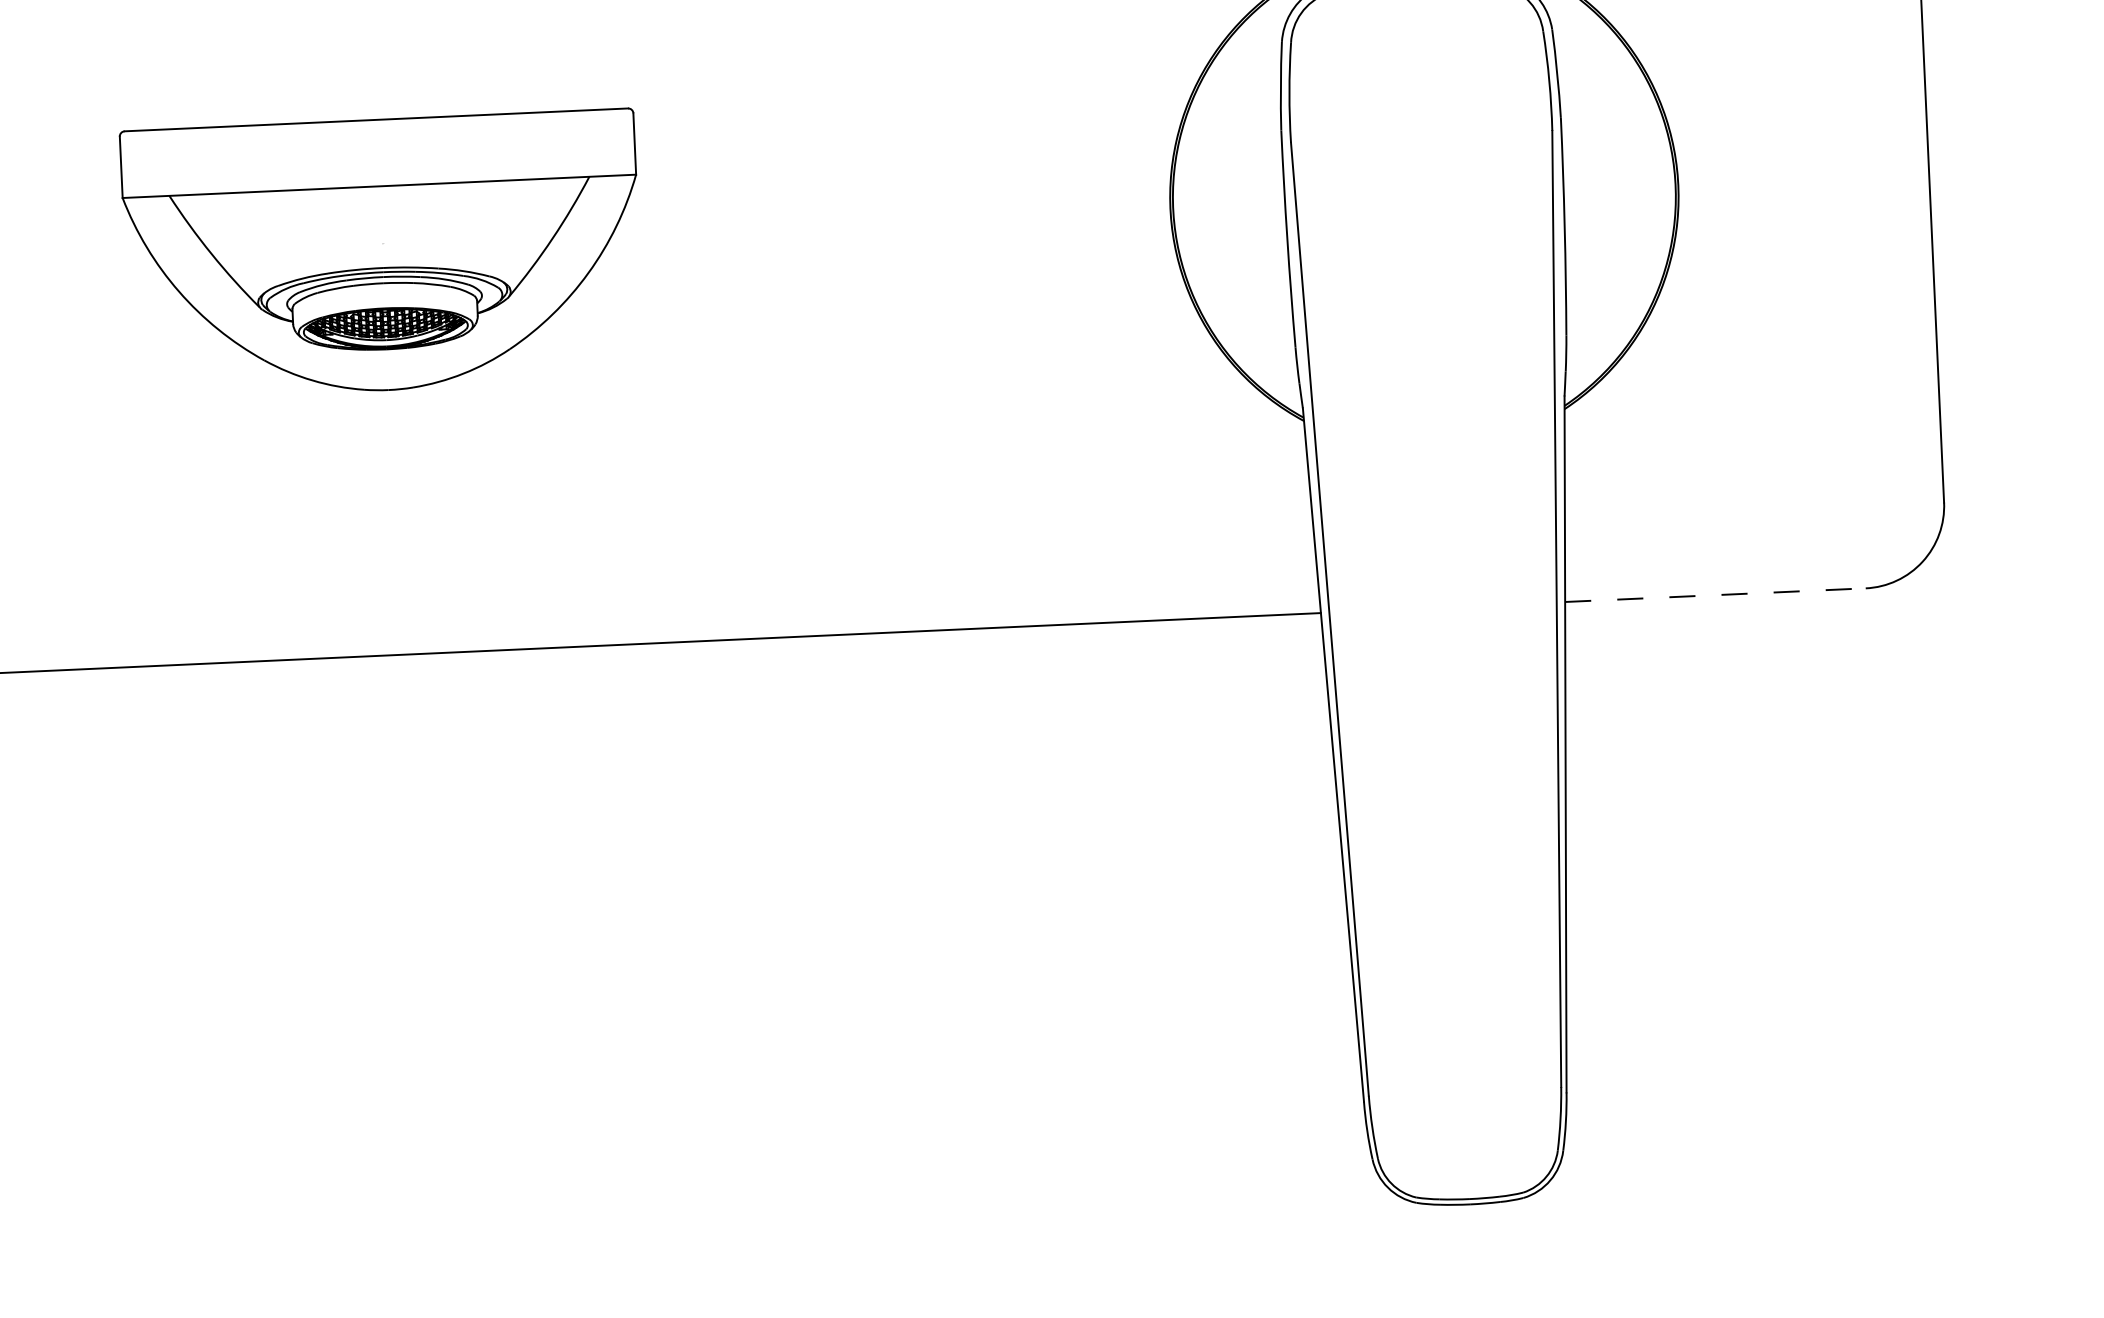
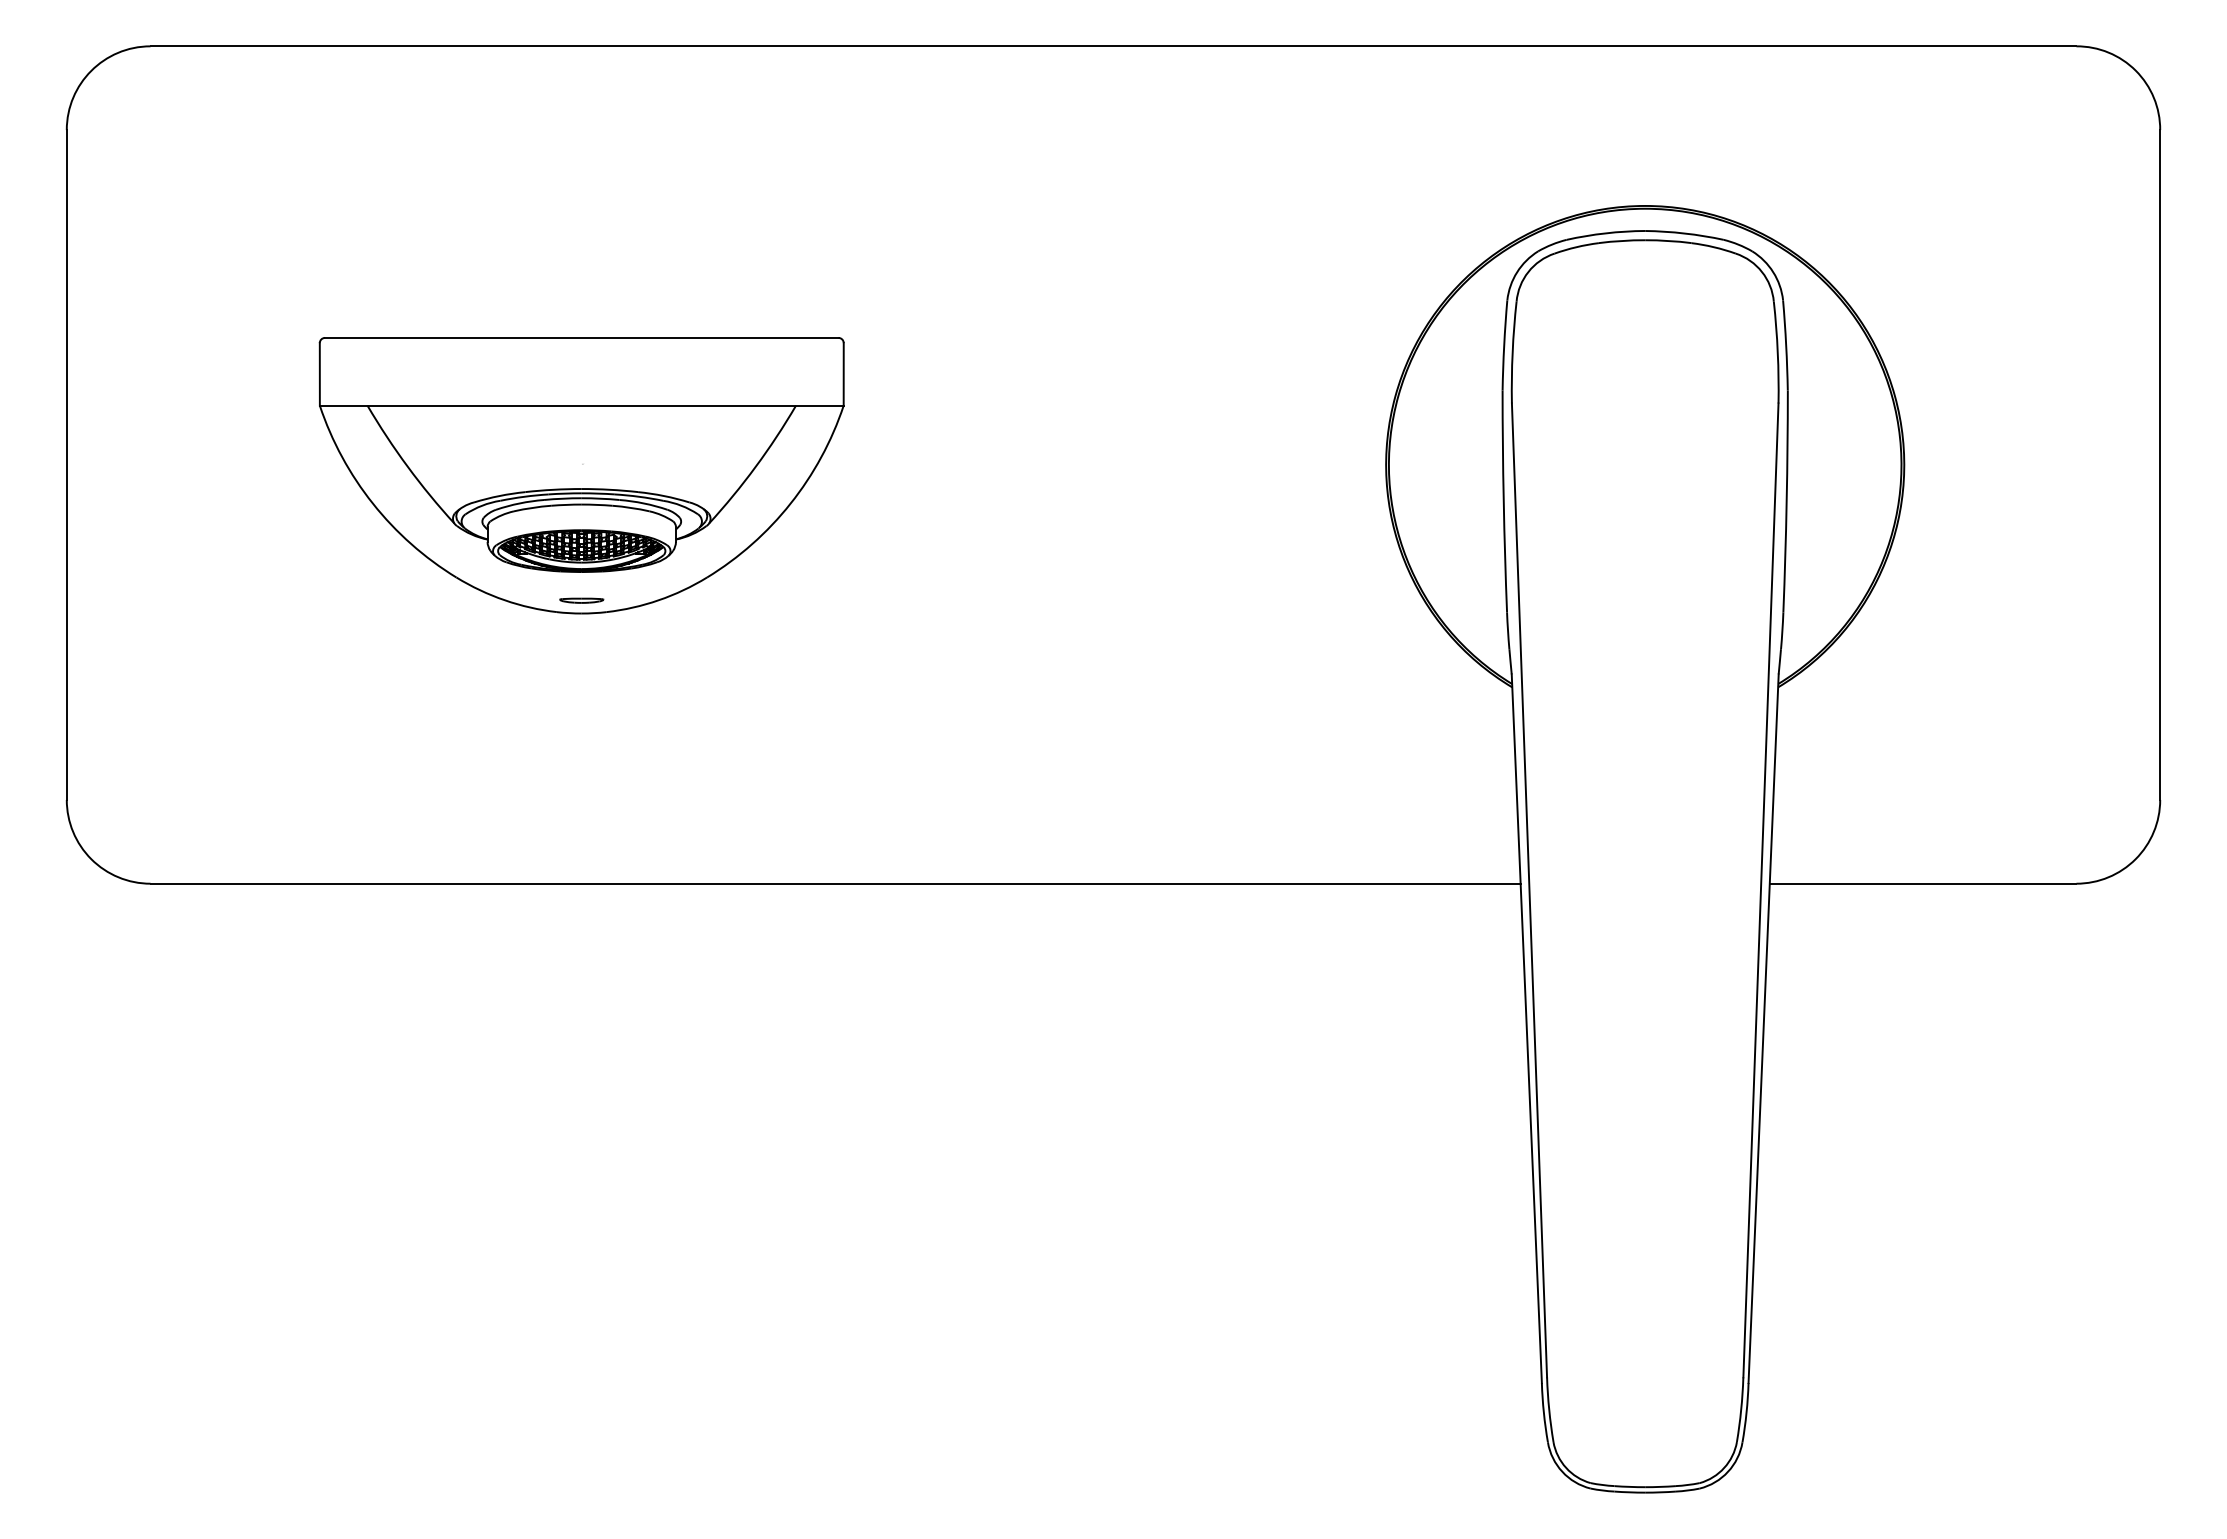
part: (387, 377) -> (581, 600), added
line: (1715, 594) -> (1923, 883), dashed -> solid

